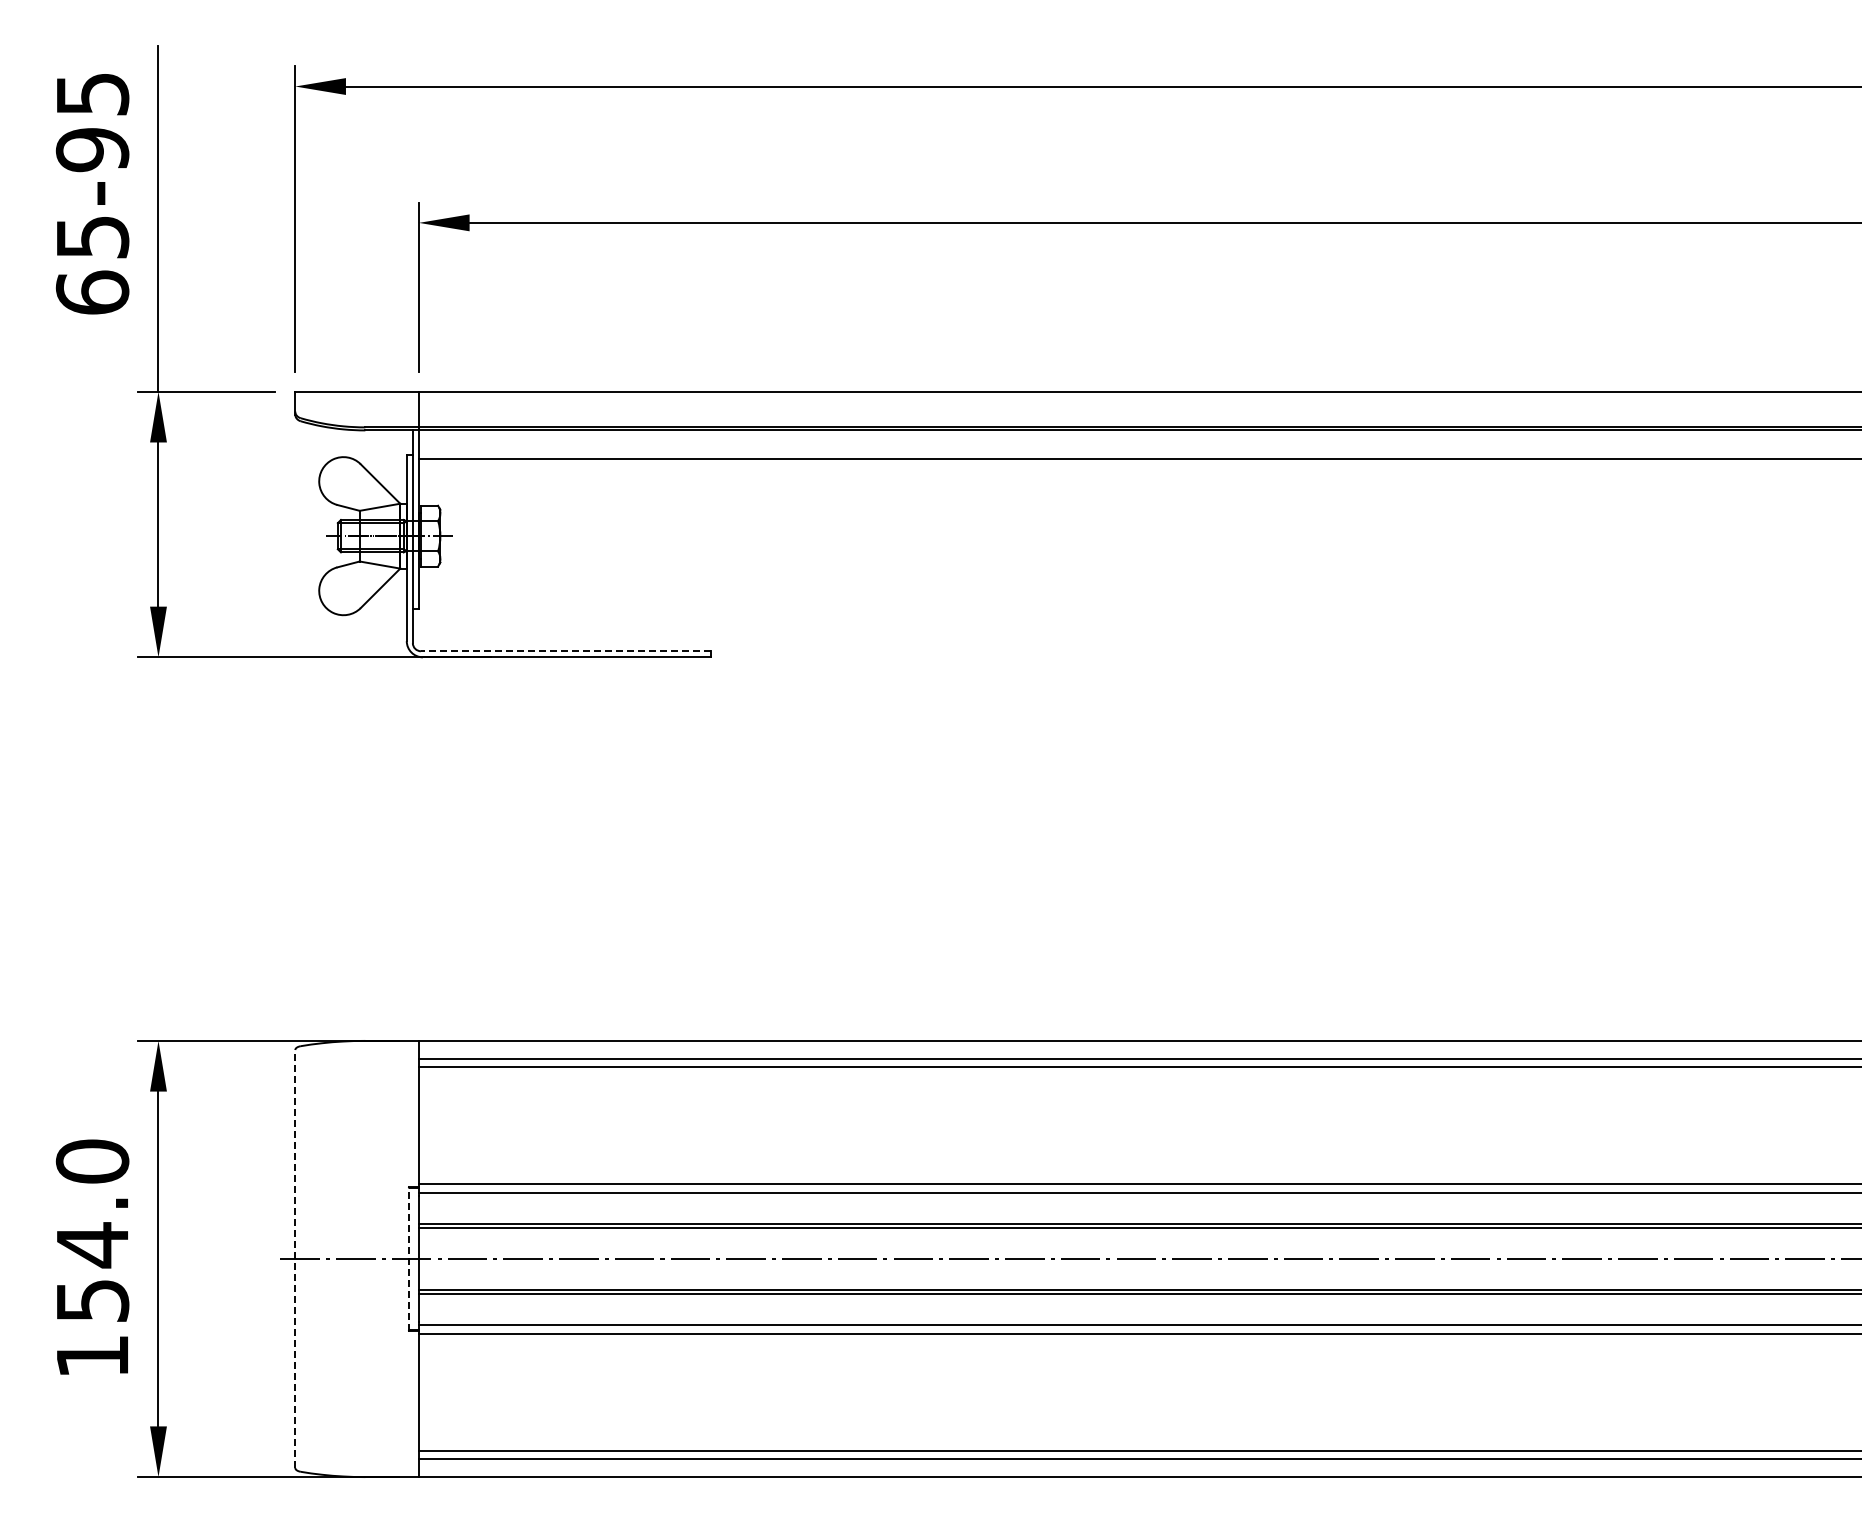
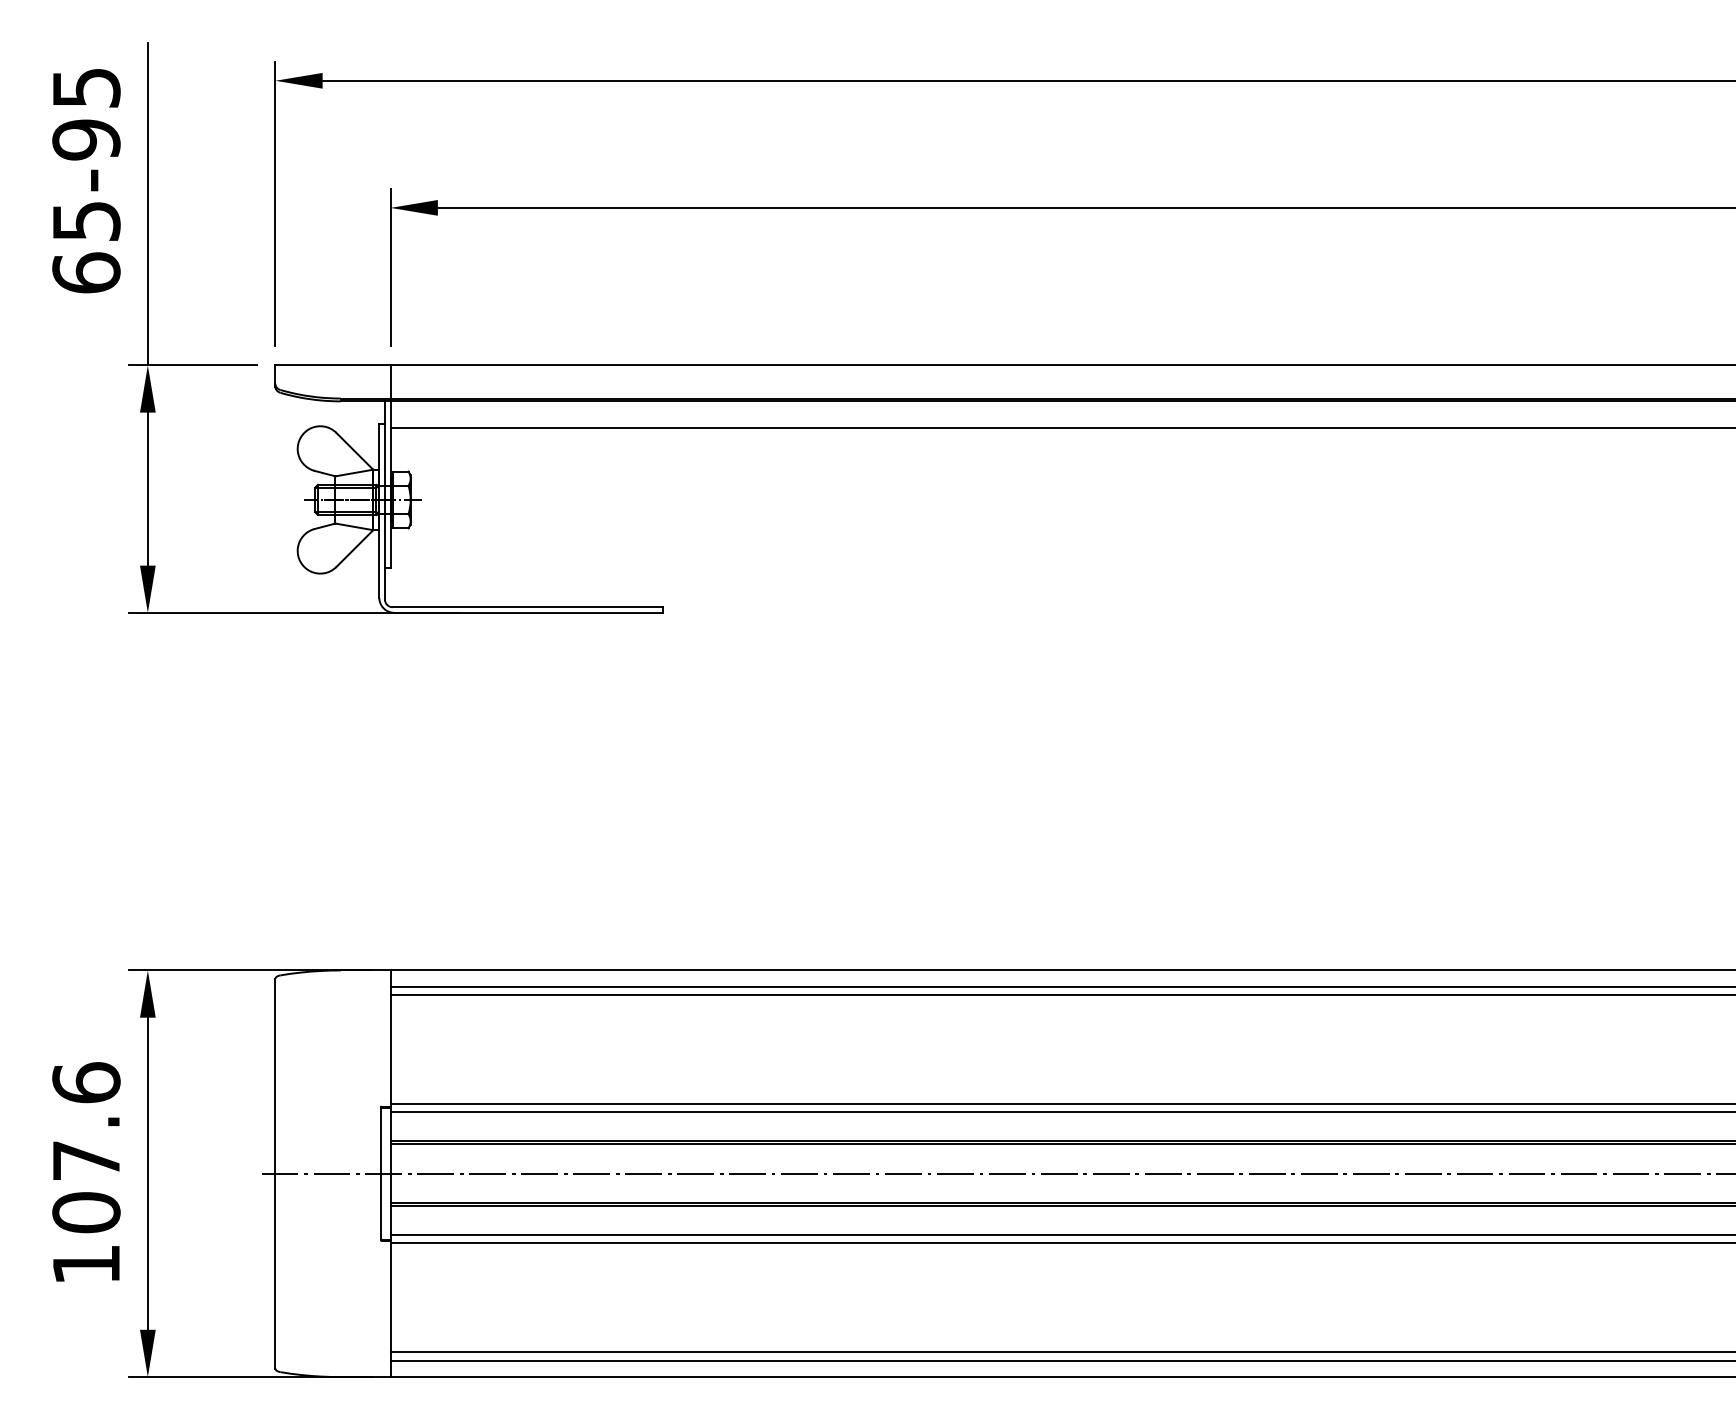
line: (565, 651) -> (527, 607), dashed -> solid
text: (92, 1230) -> (86, 1147), 154.0 -> 107.6
line: (295, 1259) -> (275, 1174), dashed -> solid
line: (408, 1259) -> (380, 1174), dashed -> solid

